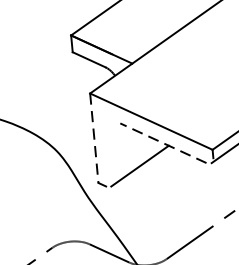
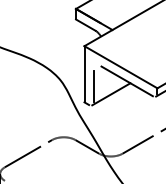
line: (94, 138) -> (84, 74), dashed -> solid
line: (163, 143) -> (127, 81), dashed -> solid
line: (110, 156) -> (93, 86), added

